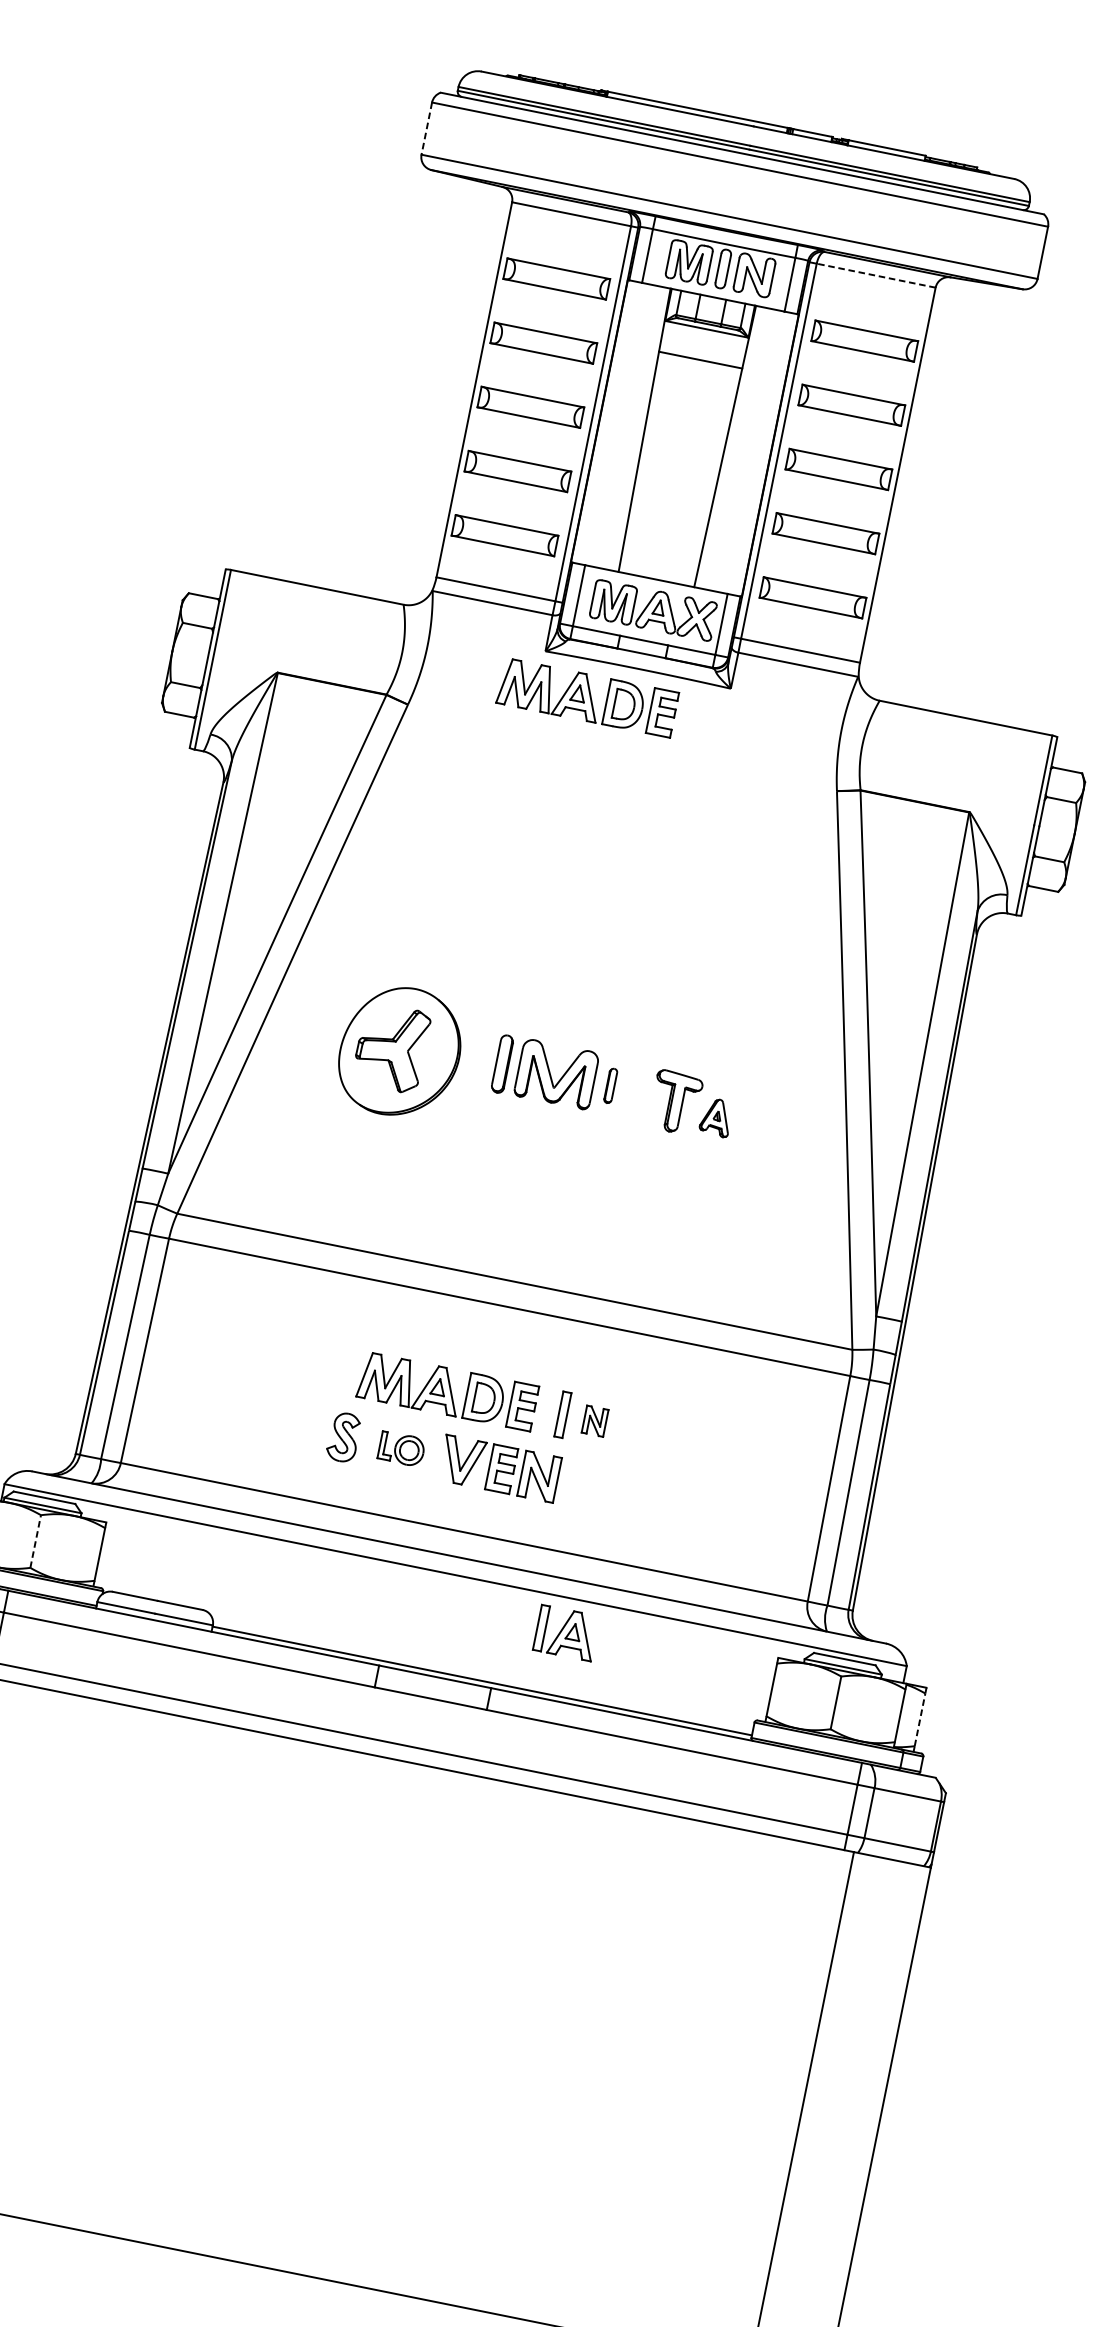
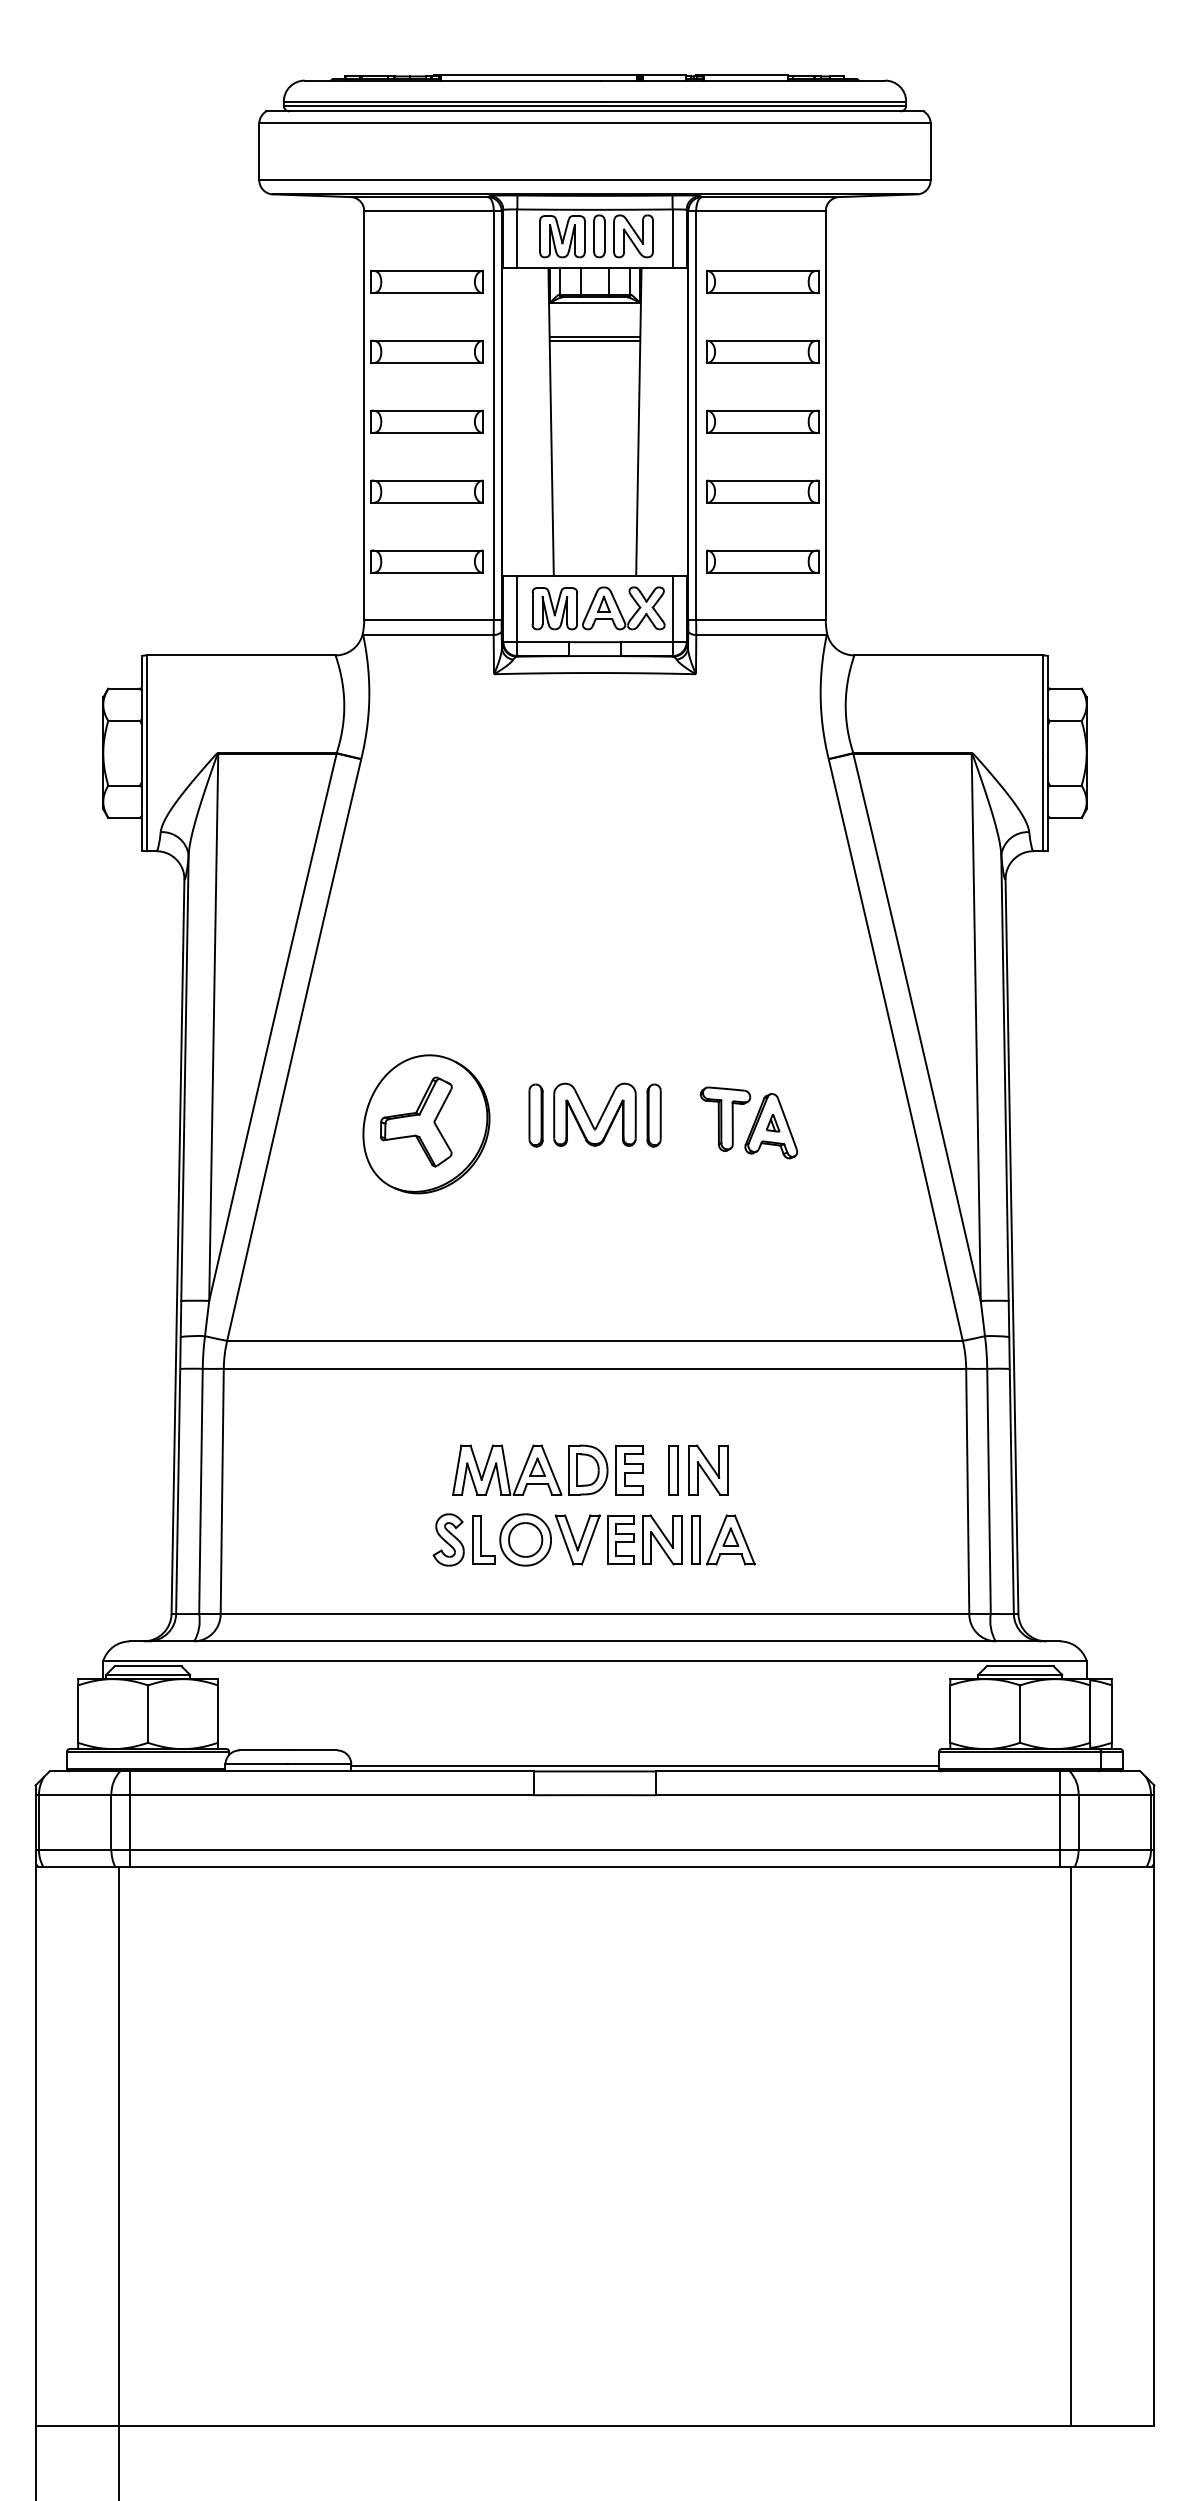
line: (426, 129) -> (259, 152), dashed -> solid
line: (875, 276) -> (760, 211), dashed -> solid
line: (699, 363) -> (594, 340), added
part: (587, 697) -> (547, 713), removed
part: (610, 1085) -> (653, 1115), size x1.67
part: (716, 1117) -> (771, 1126), size x1.67
part: (595, 1420) -> (708, 1469), size x1.67
part: (401, 1448) -> (511, 1539), size x1.67
line: (35, 1541) -> (148, 1714), dashed -> solid
part: (566, 1632) -> (723, 1539), moved
line: (919, 1720) -> (1111, 1714), dashed -> solid

